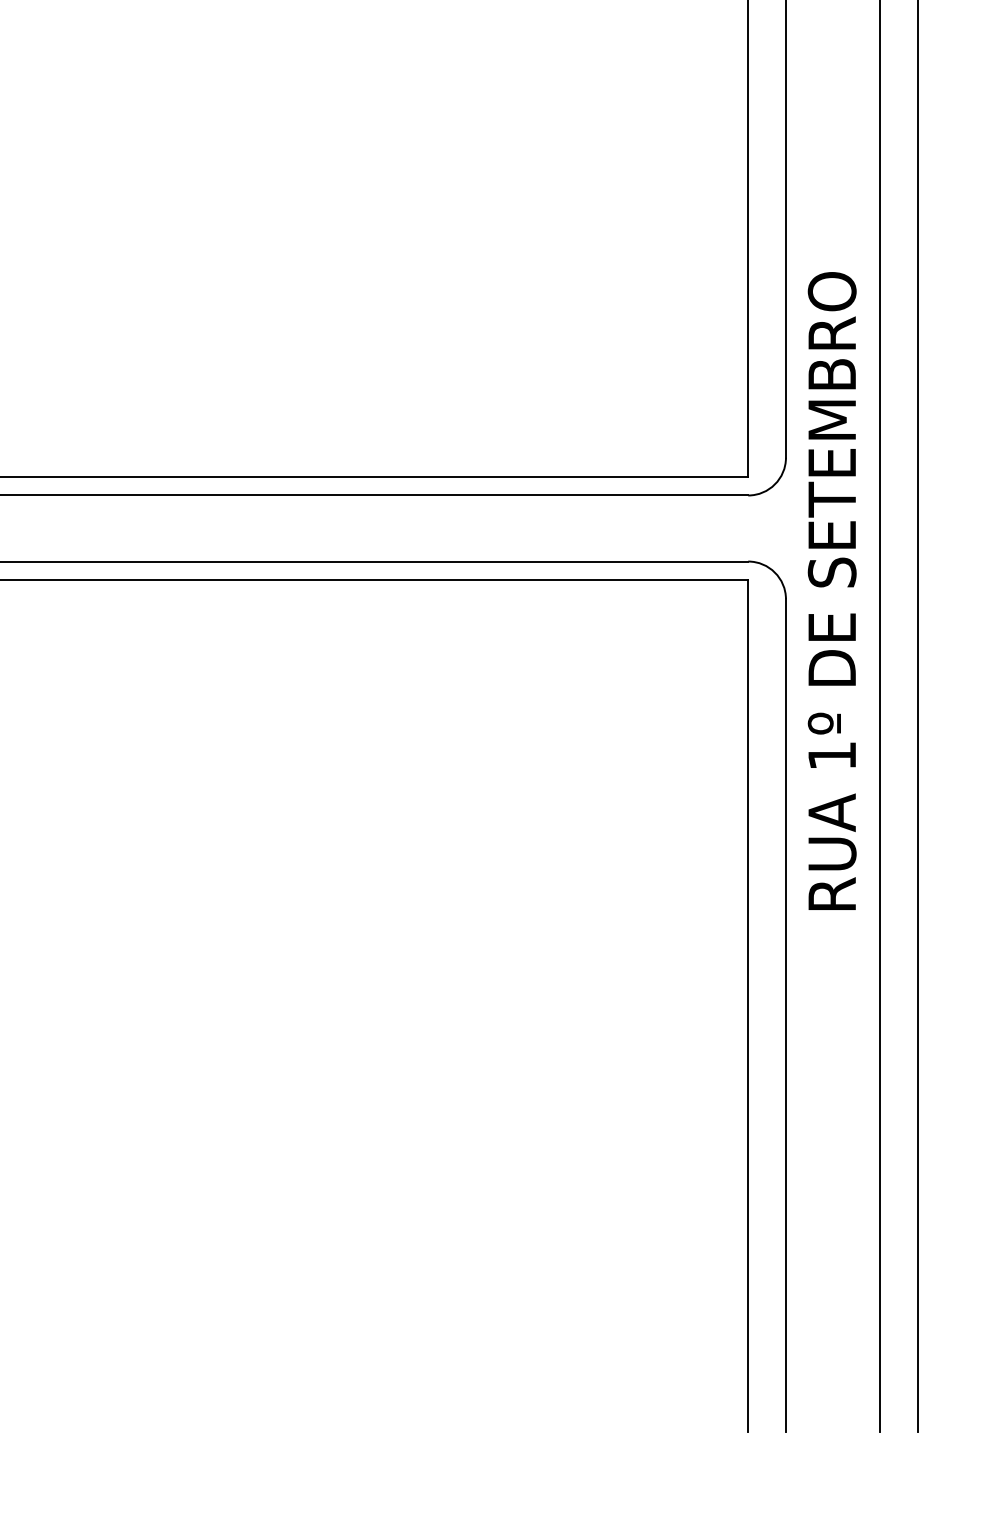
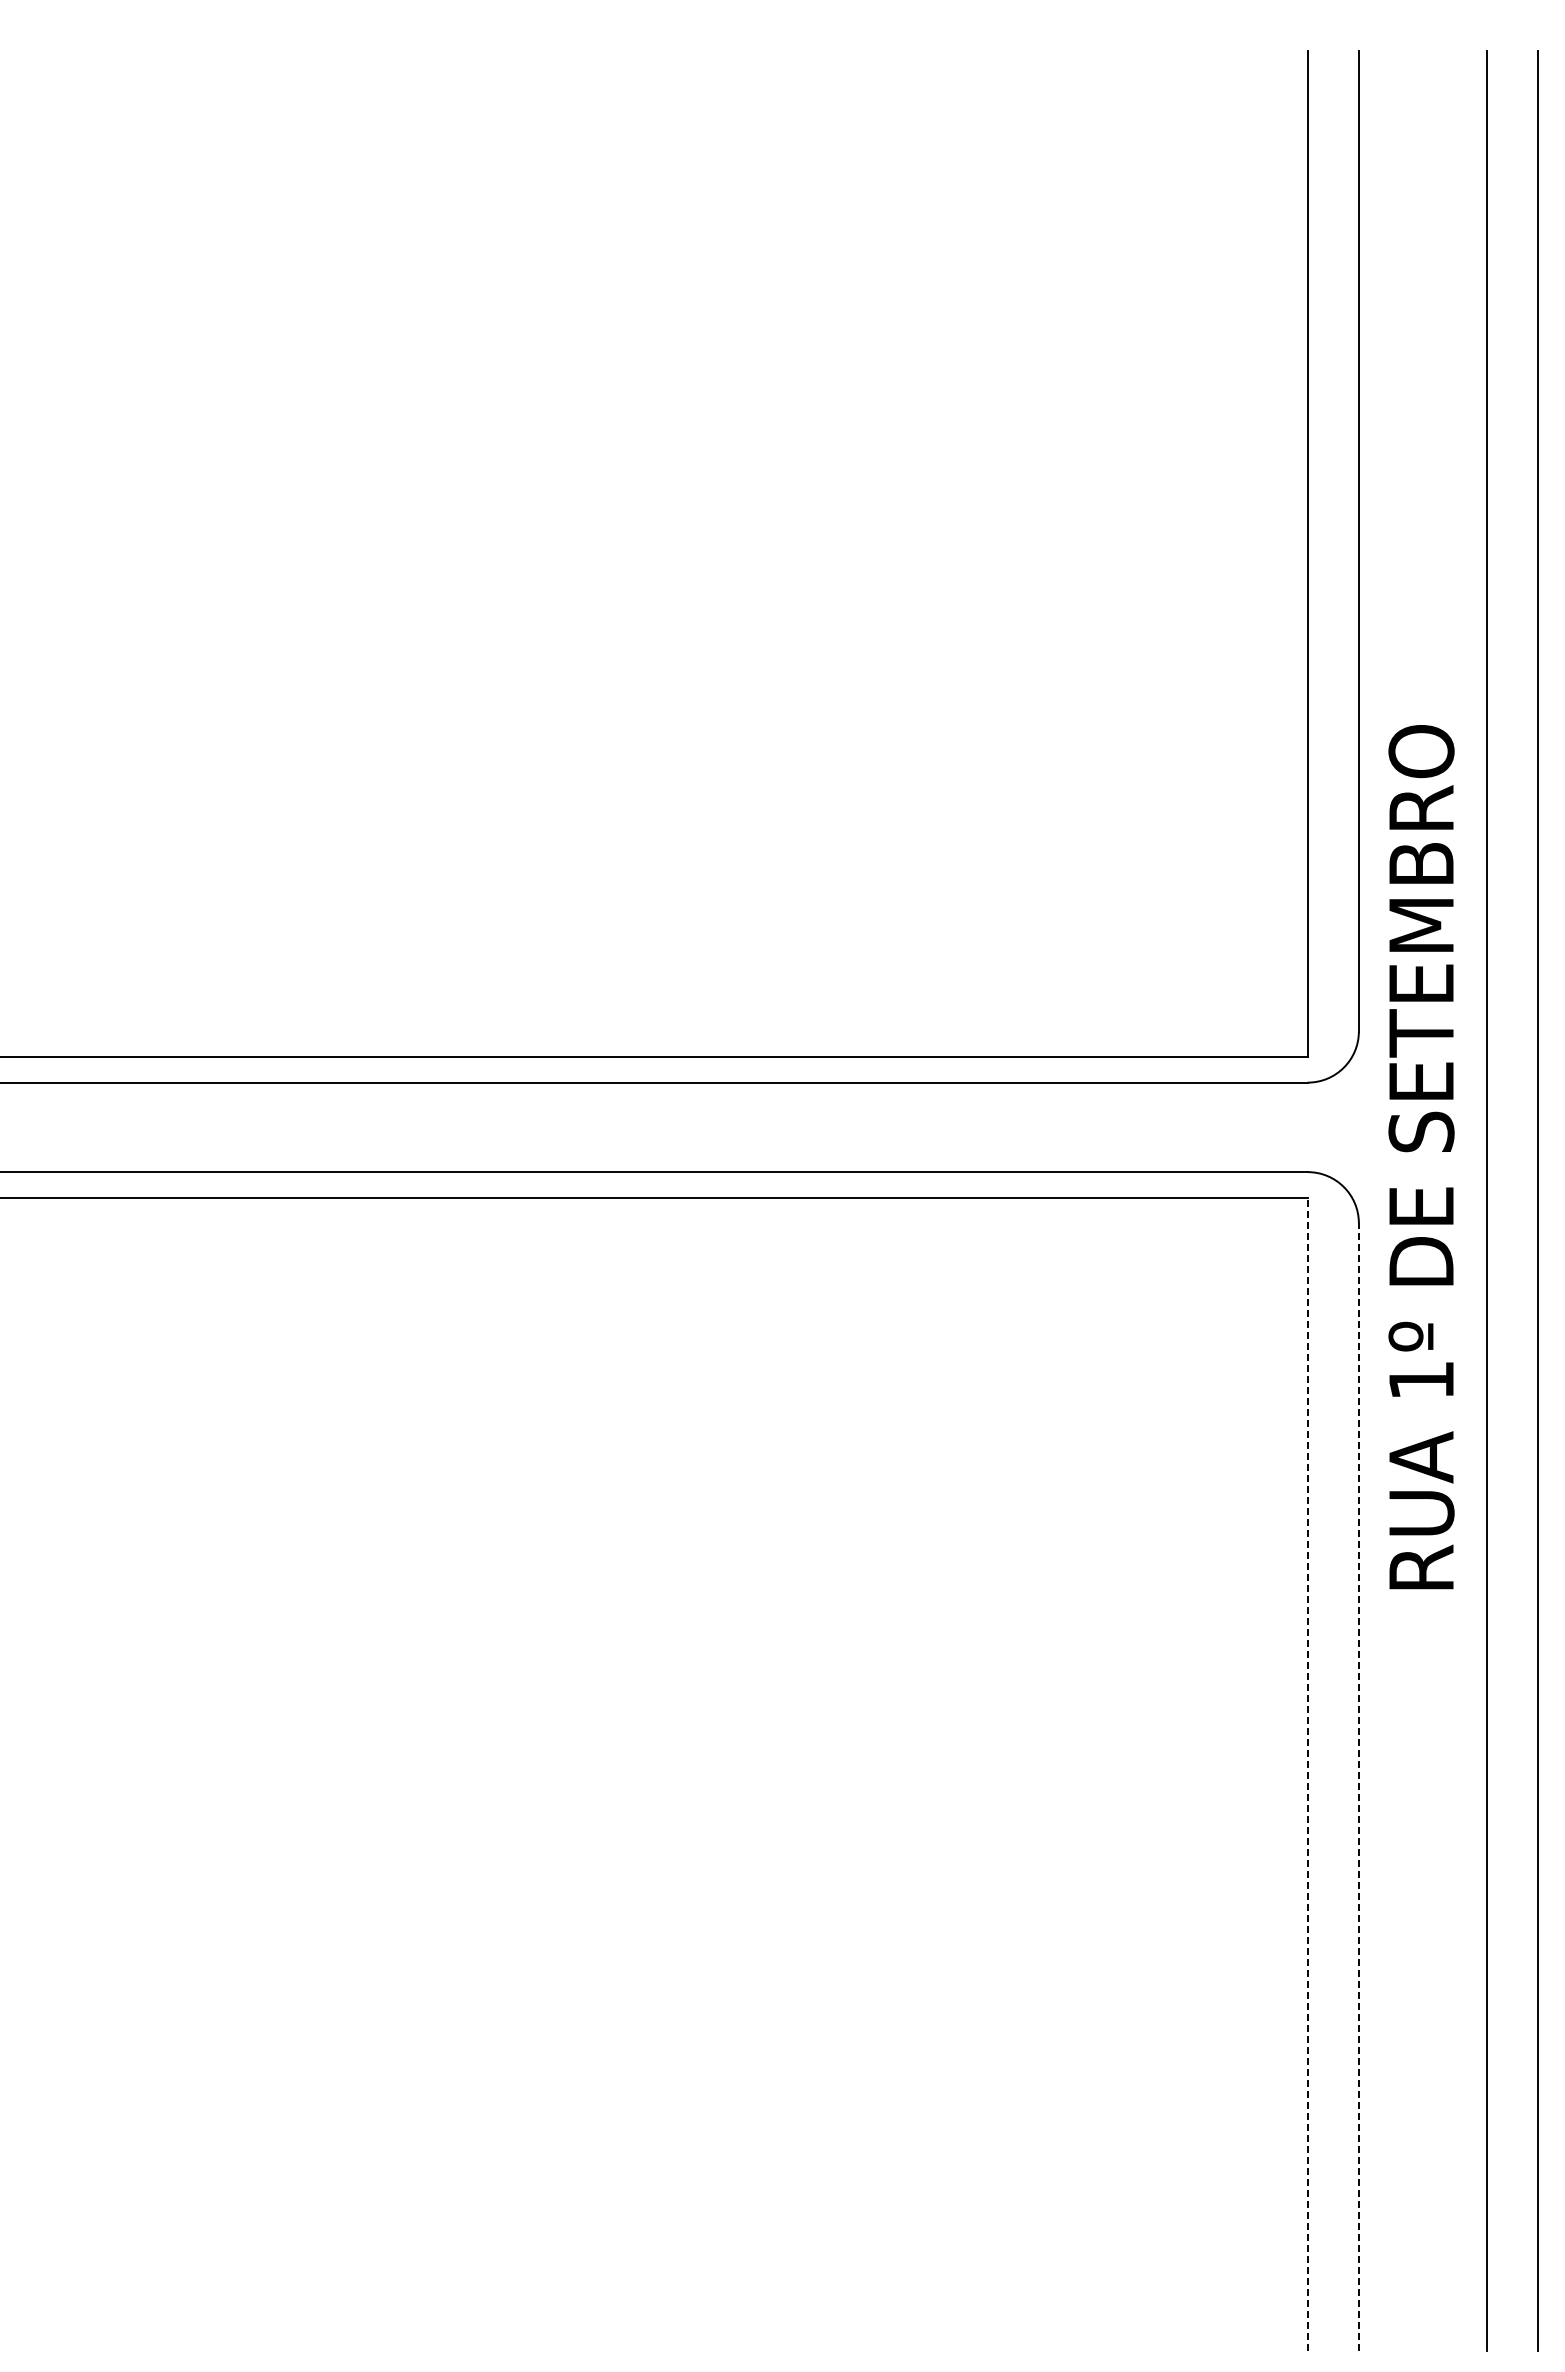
text: (832, 591) -> (1421, 1157), moved
line: (748, 1006) -> (1307, 1774), solid -> dashed
line: (785, 1015) -> (1358, 1786), solid -> dashed

